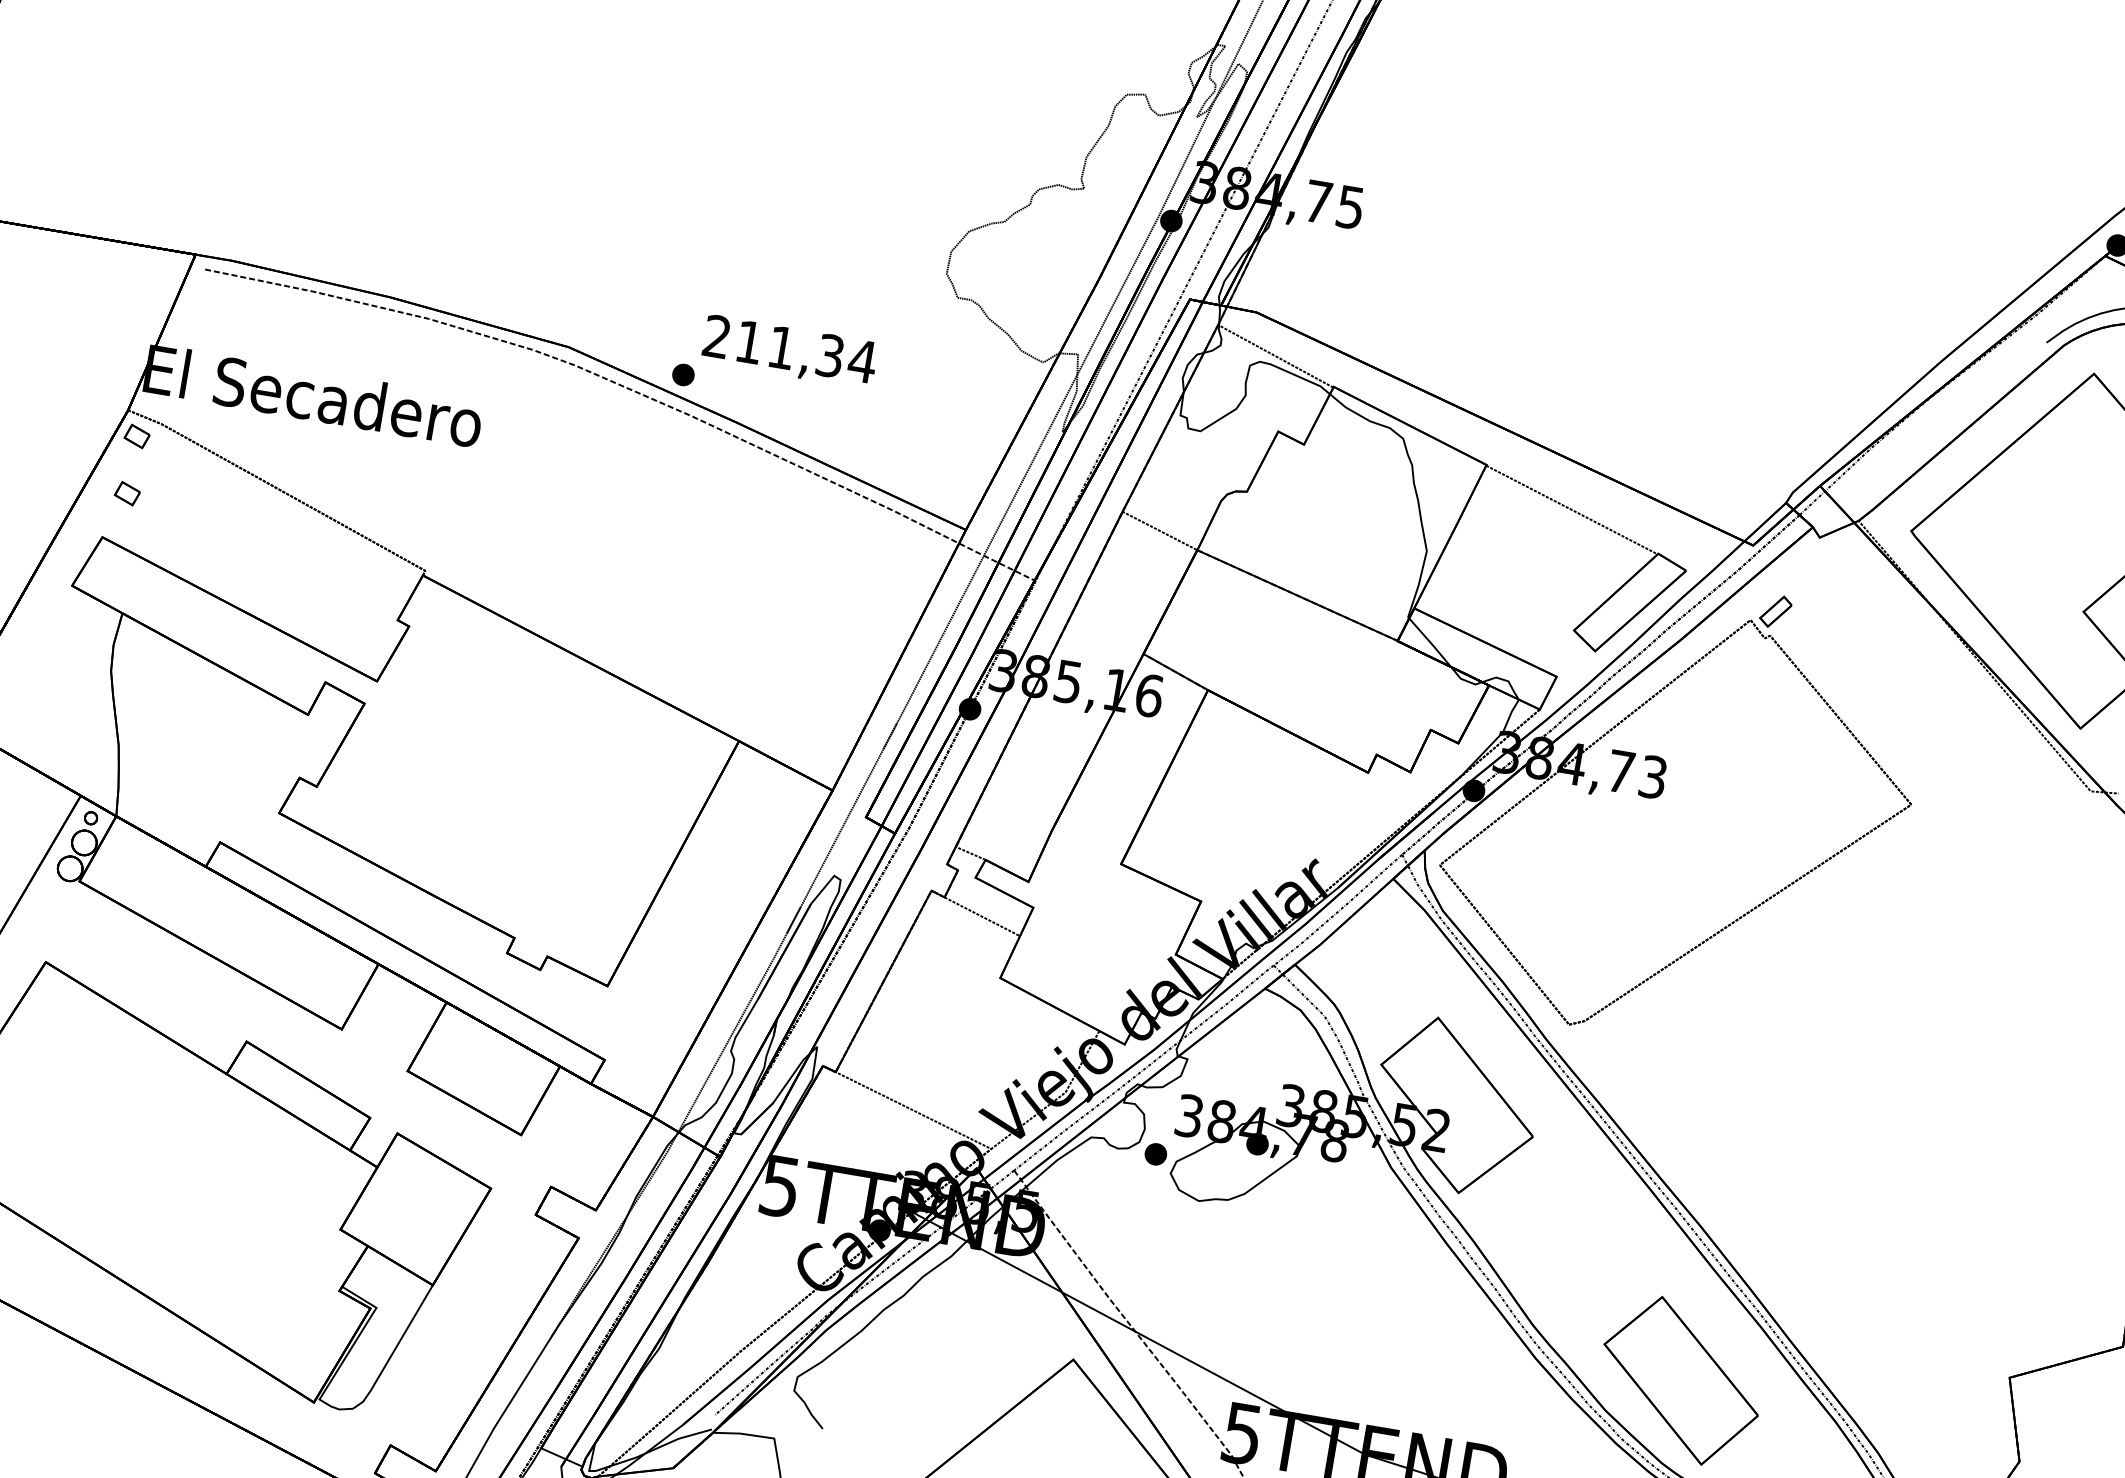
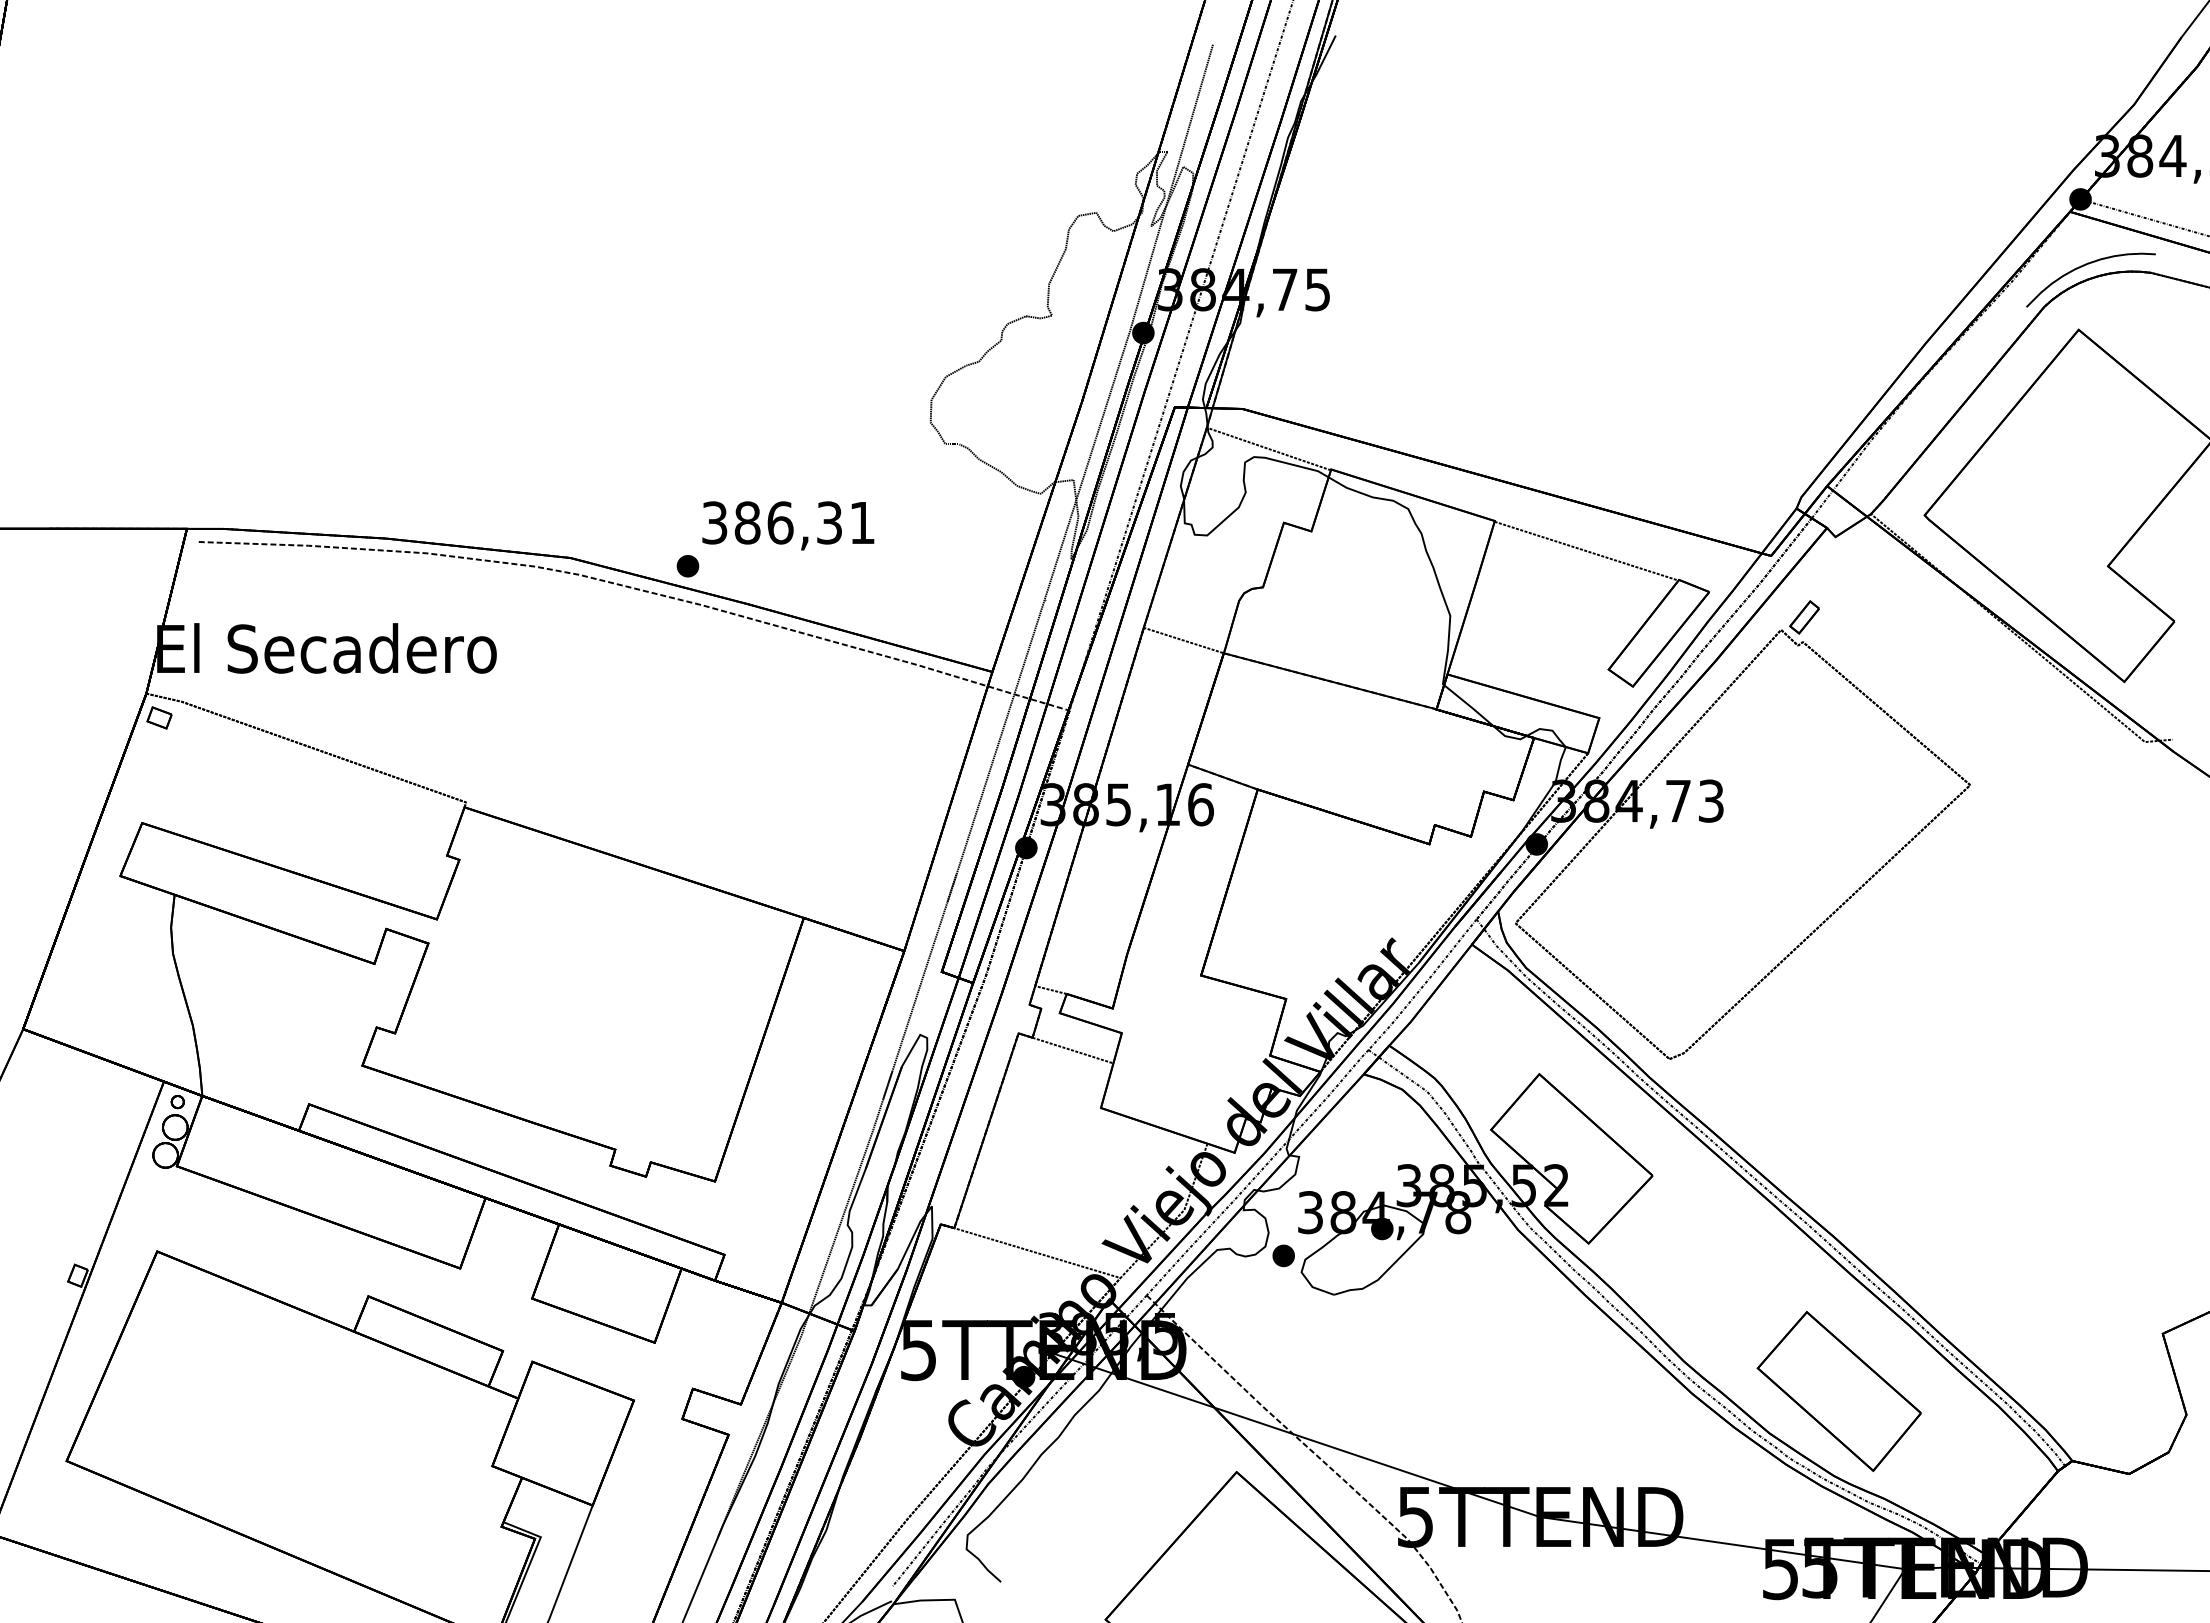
text: (790, 348) -> (789, 522), 211,34 -> 386,31
part: (127, 493) -> (159, 775), removed

